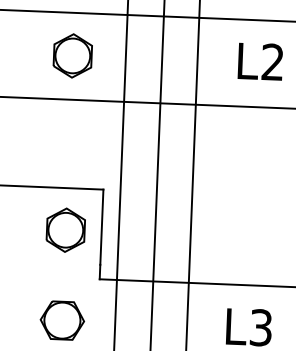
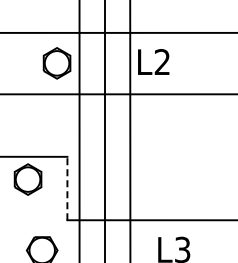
part: (72, 56) -> (56, 63), moved
text: (260, 60) -> (153, 61), moved
part: (65, 230) -> (27, 179), moved
line: (101, 234) -> (67, 188), solid -> dashed

